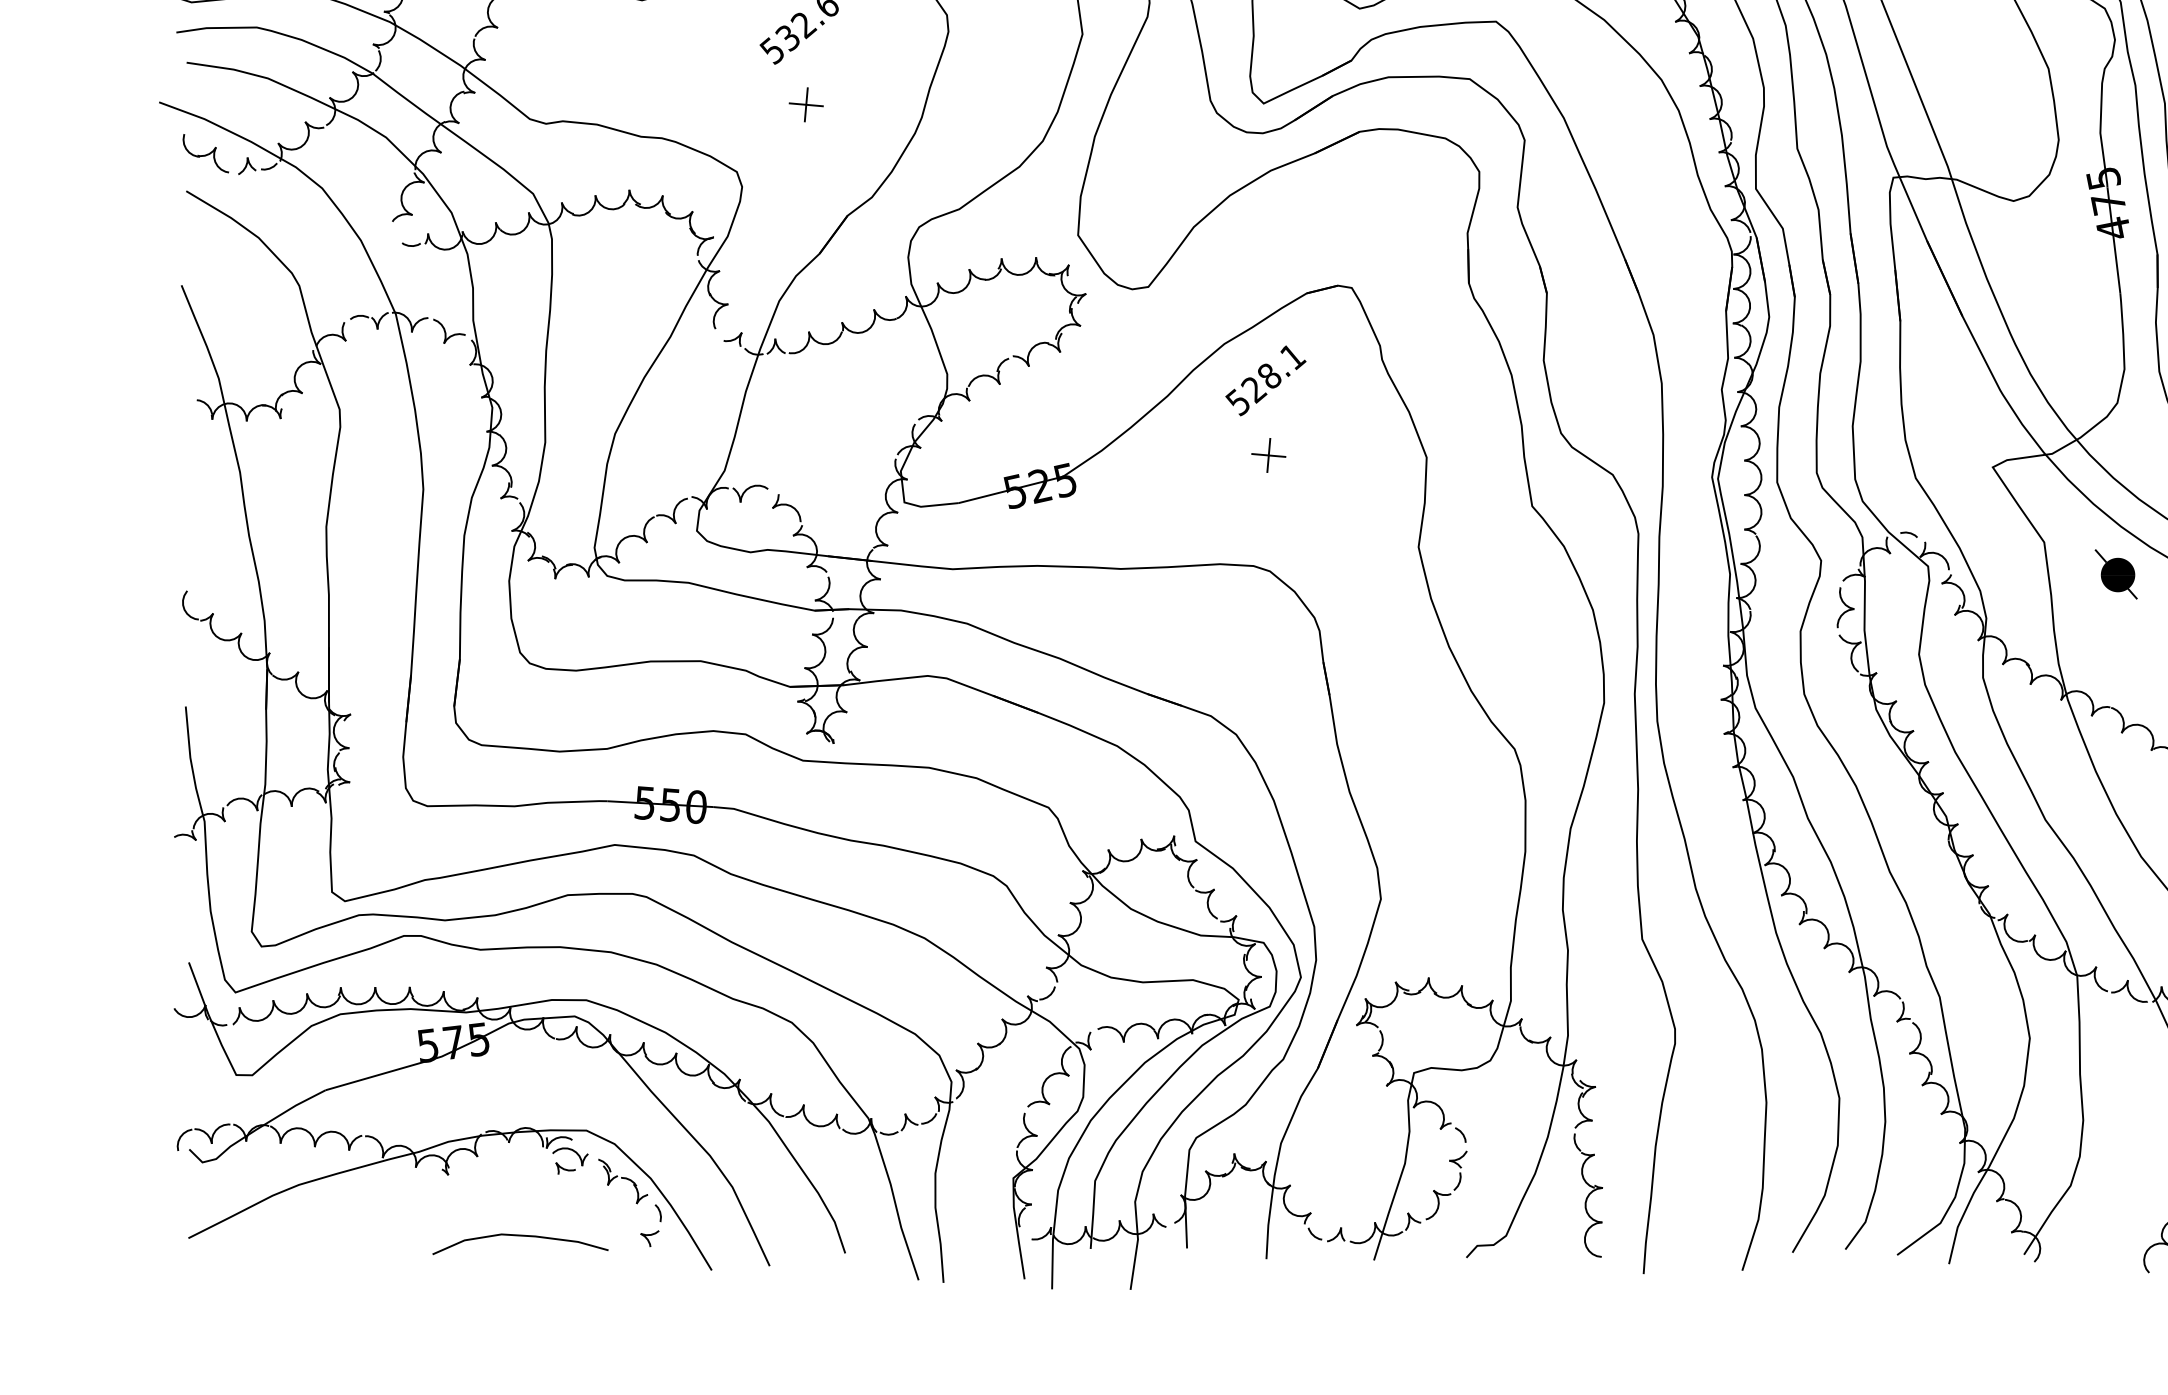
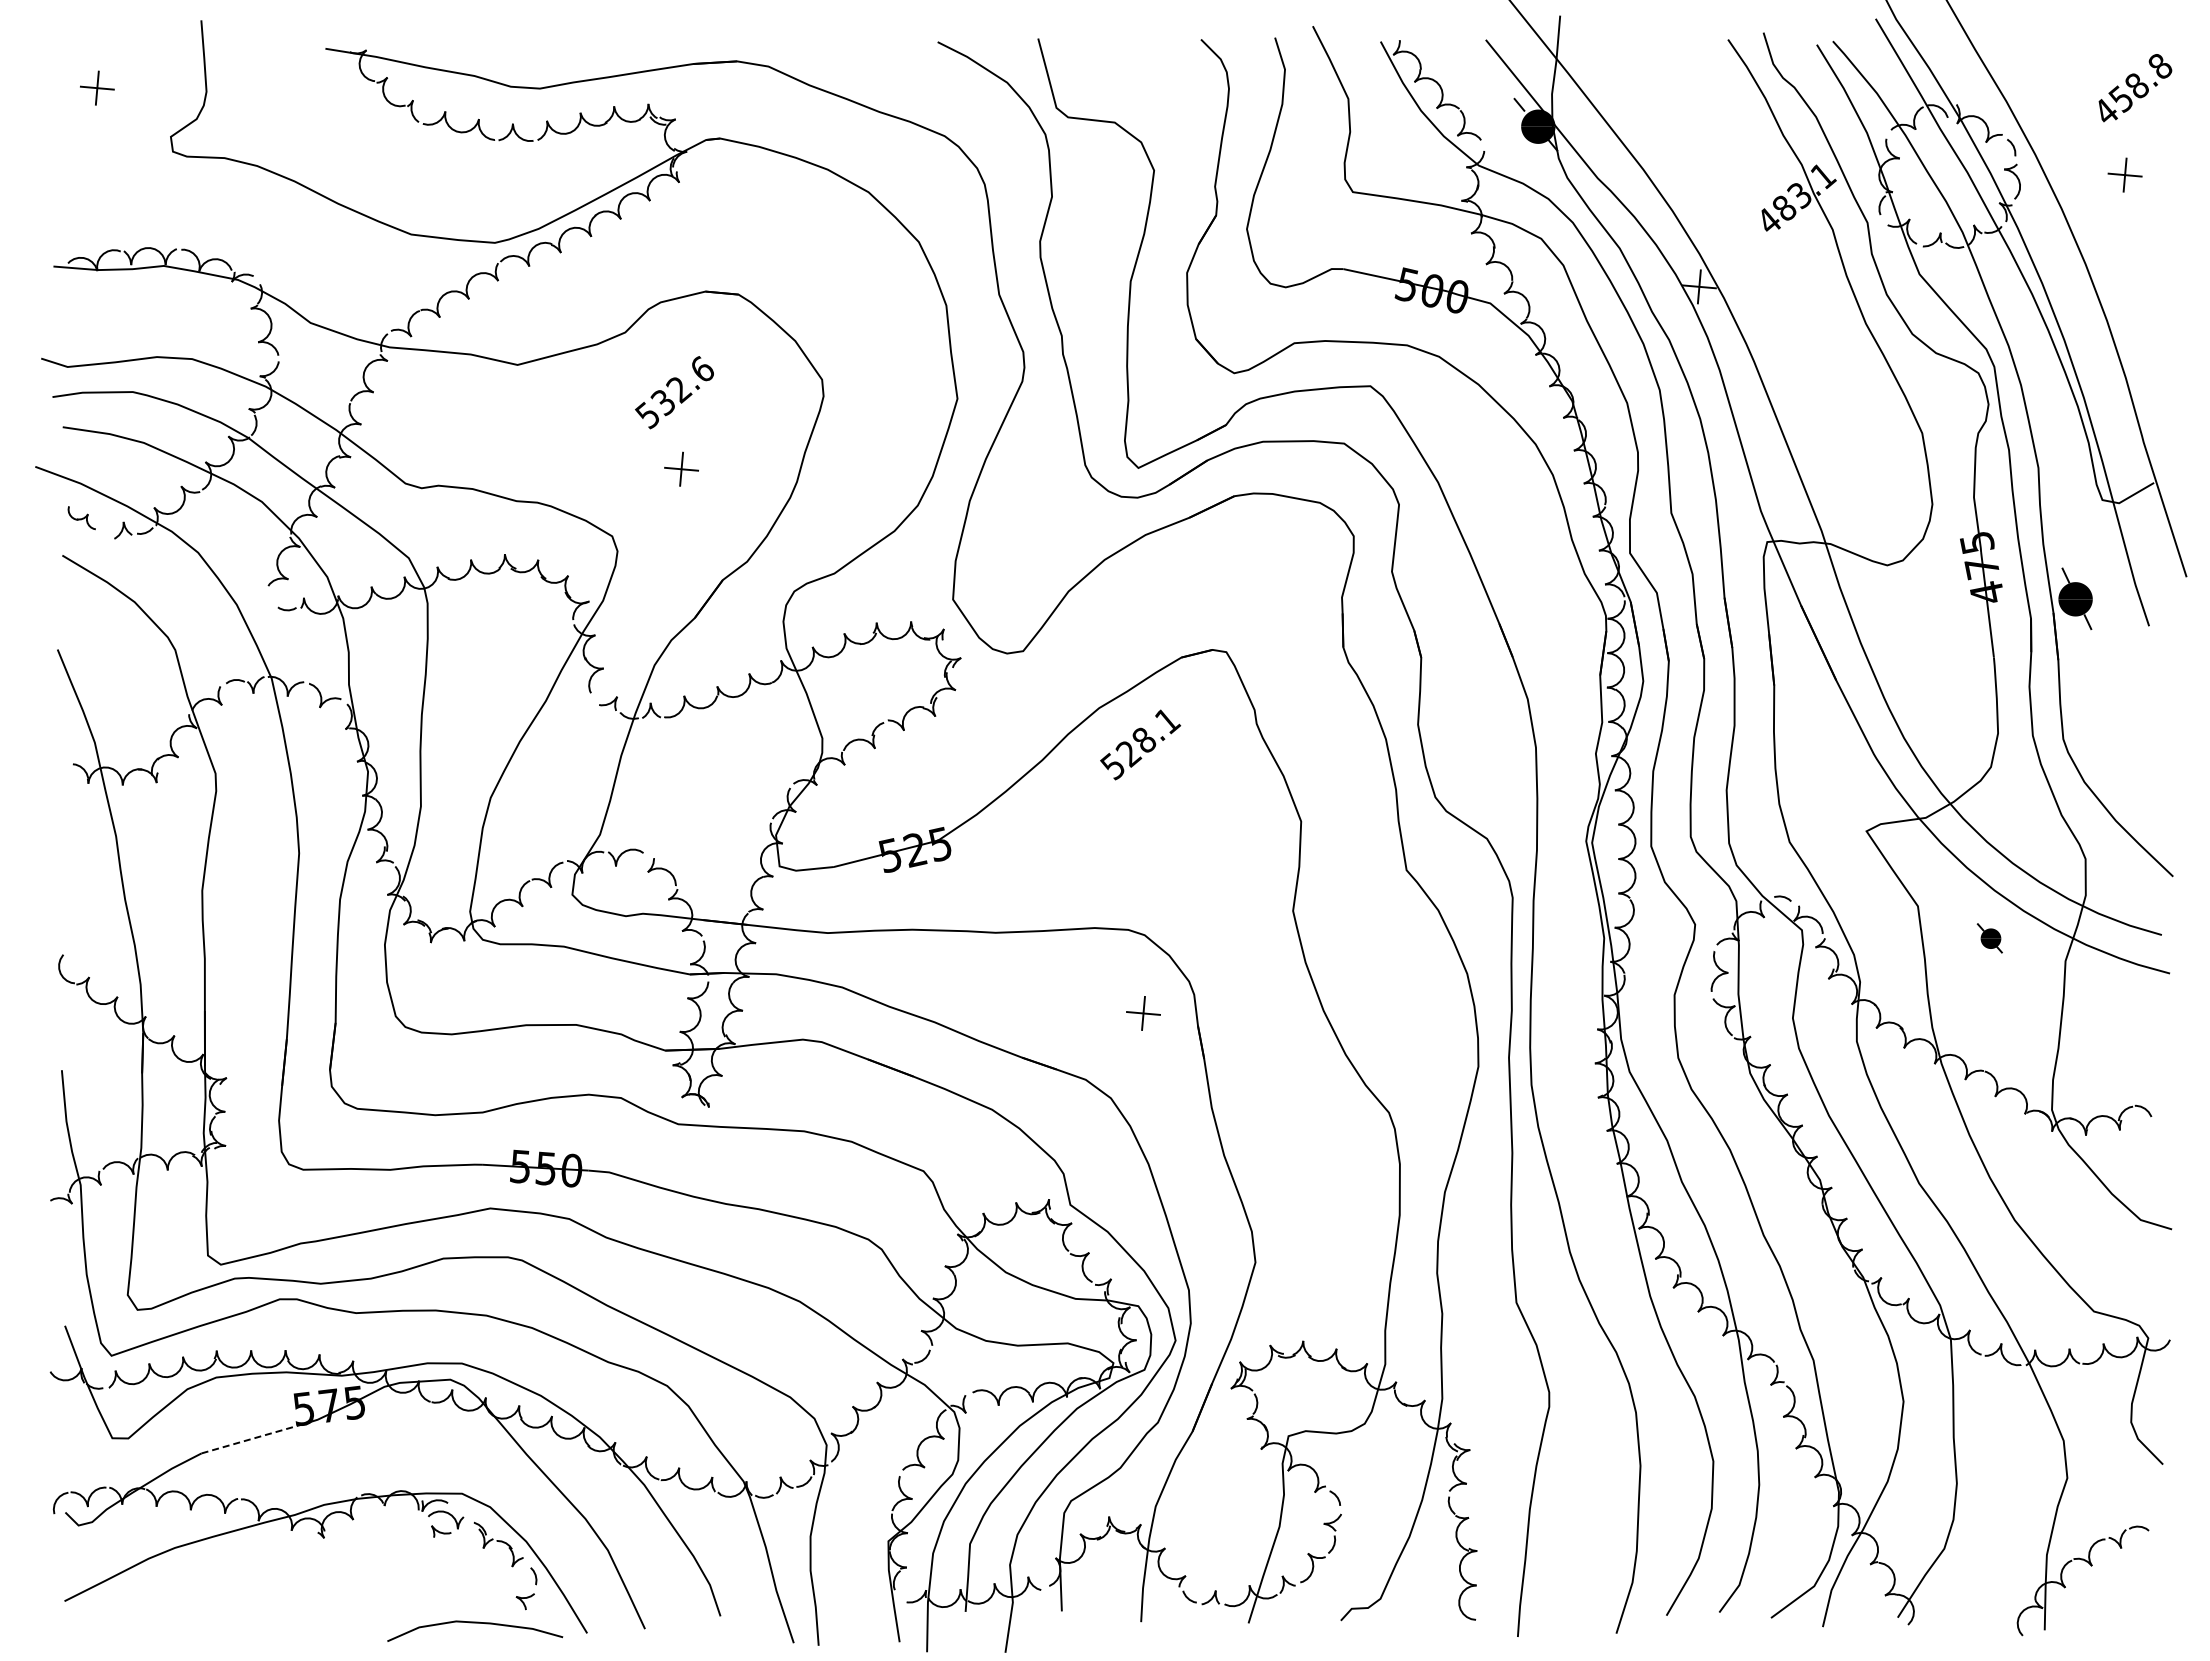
part: (205, 153) -> (81, 517), size x0.6
part: (1268, 455) -> (1143, 1013), moved
part: (2115, 574) -> (1989, 938), size x0.6
line: (377, 1075) -> (253, 1438), solid -> dashed
curve: (520, 1236) -> (475, 1623), moved

